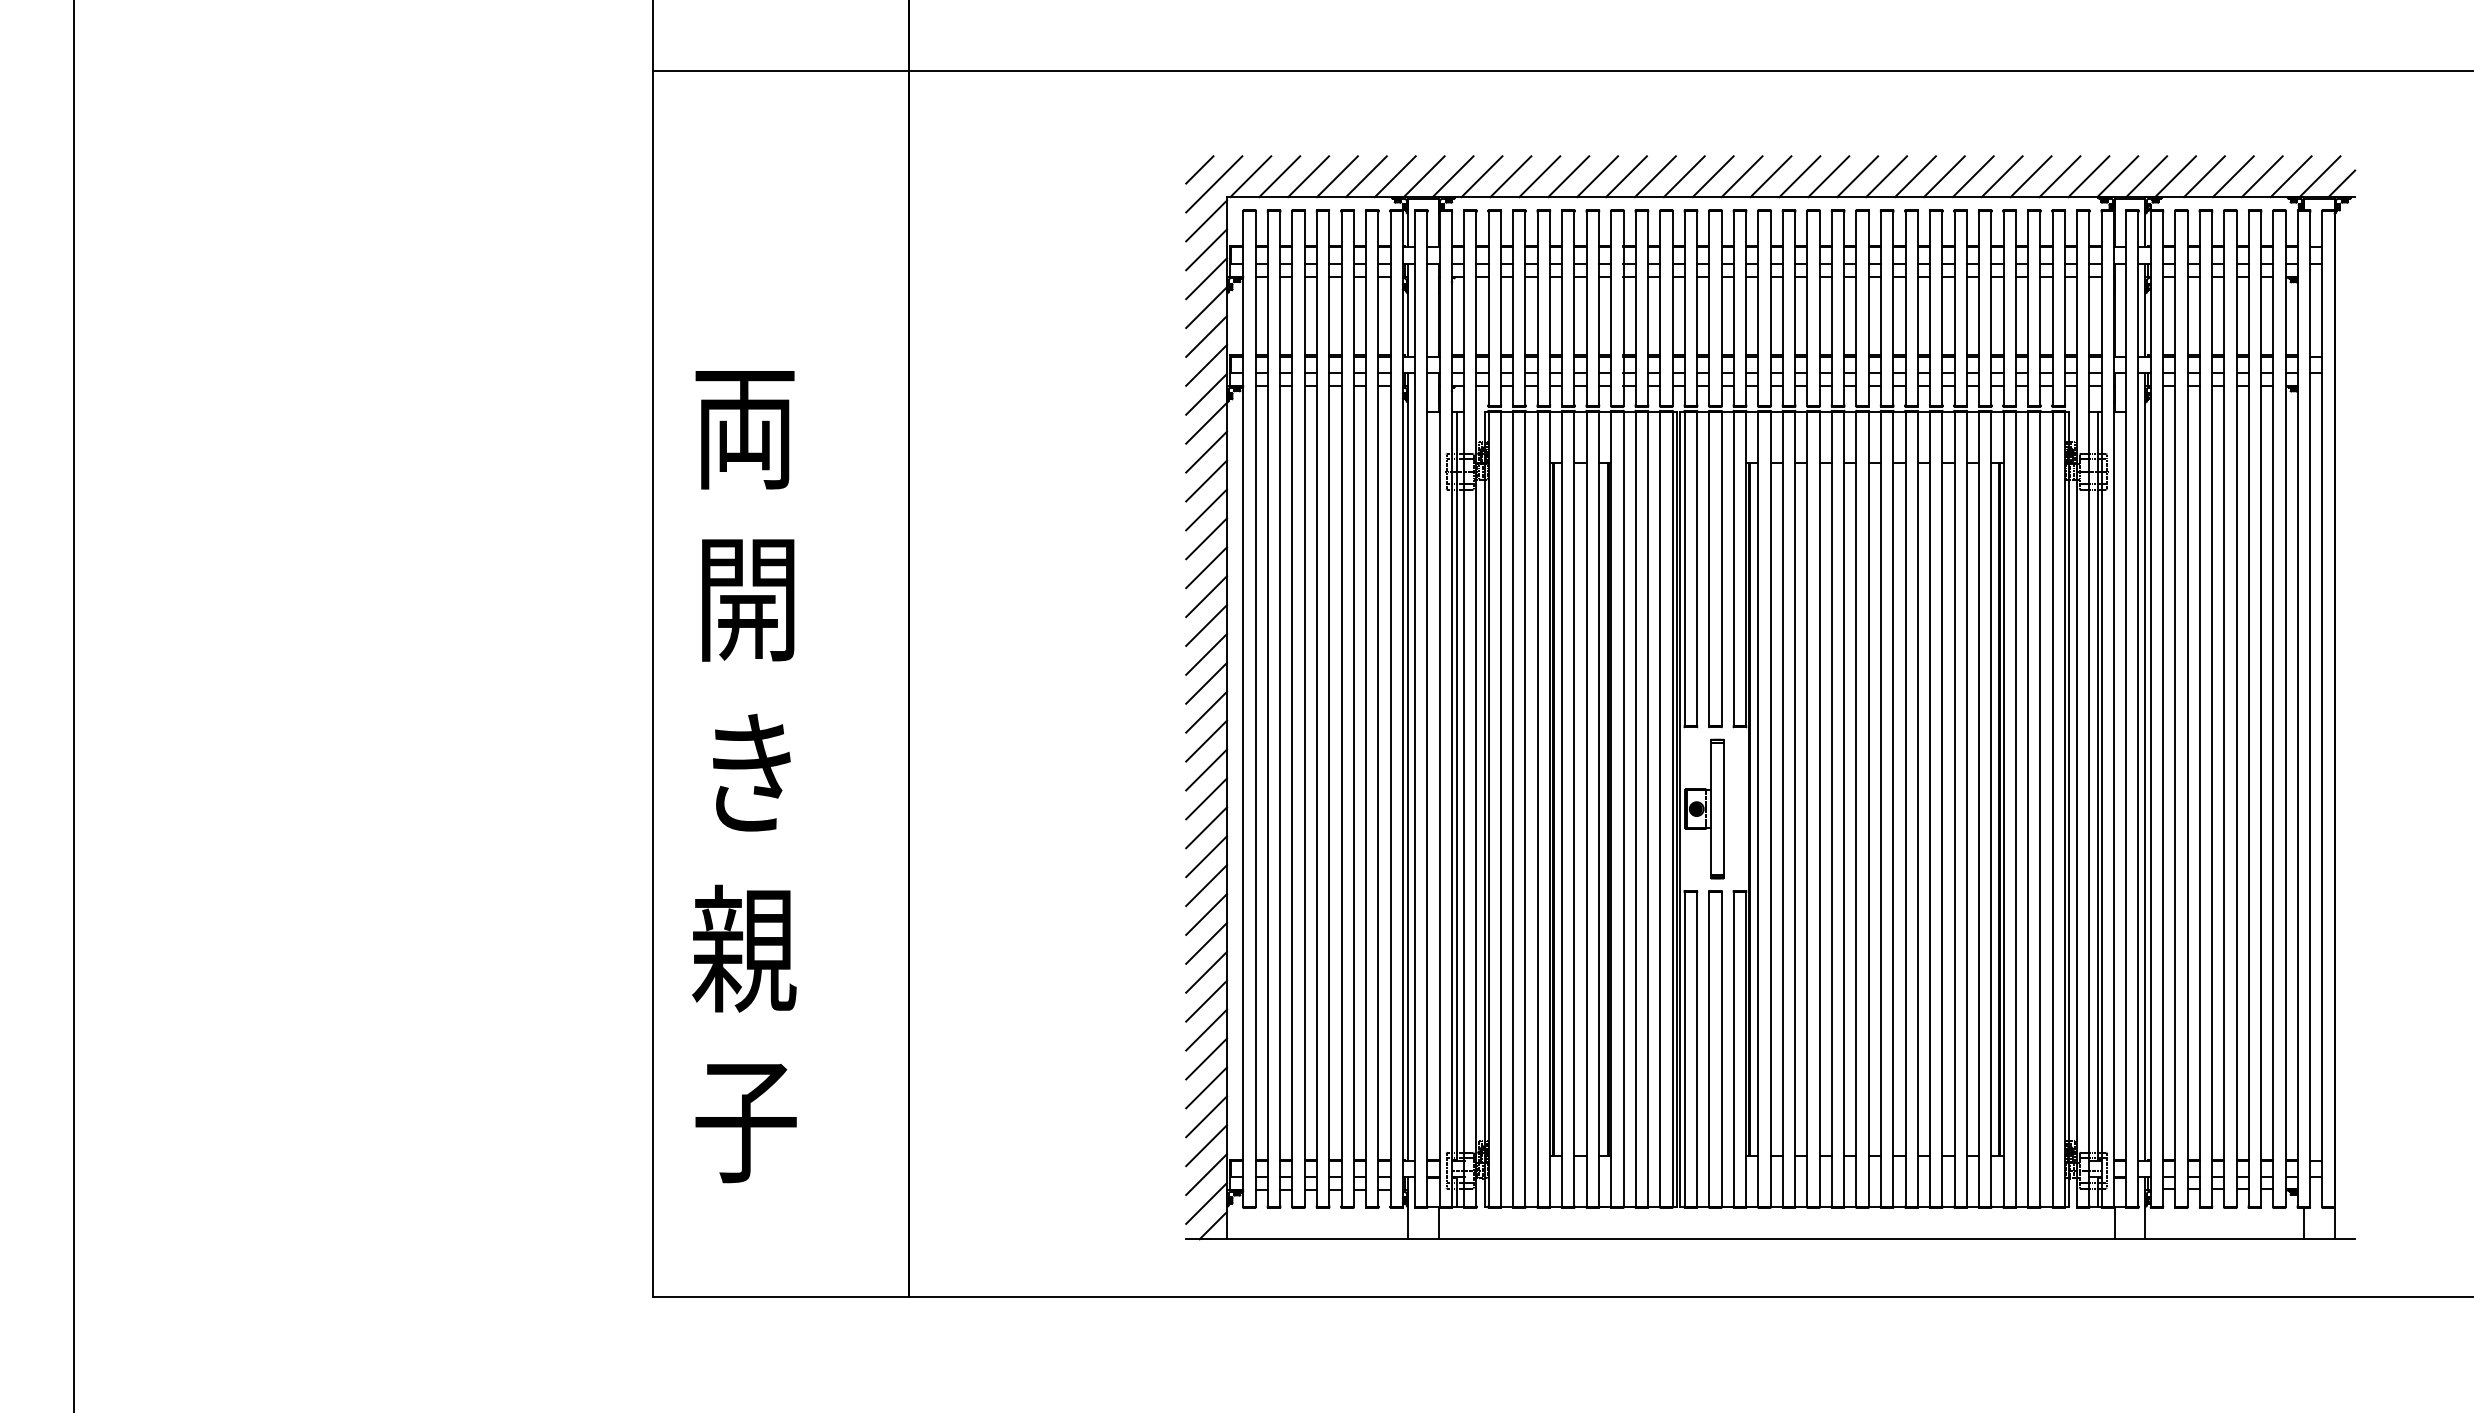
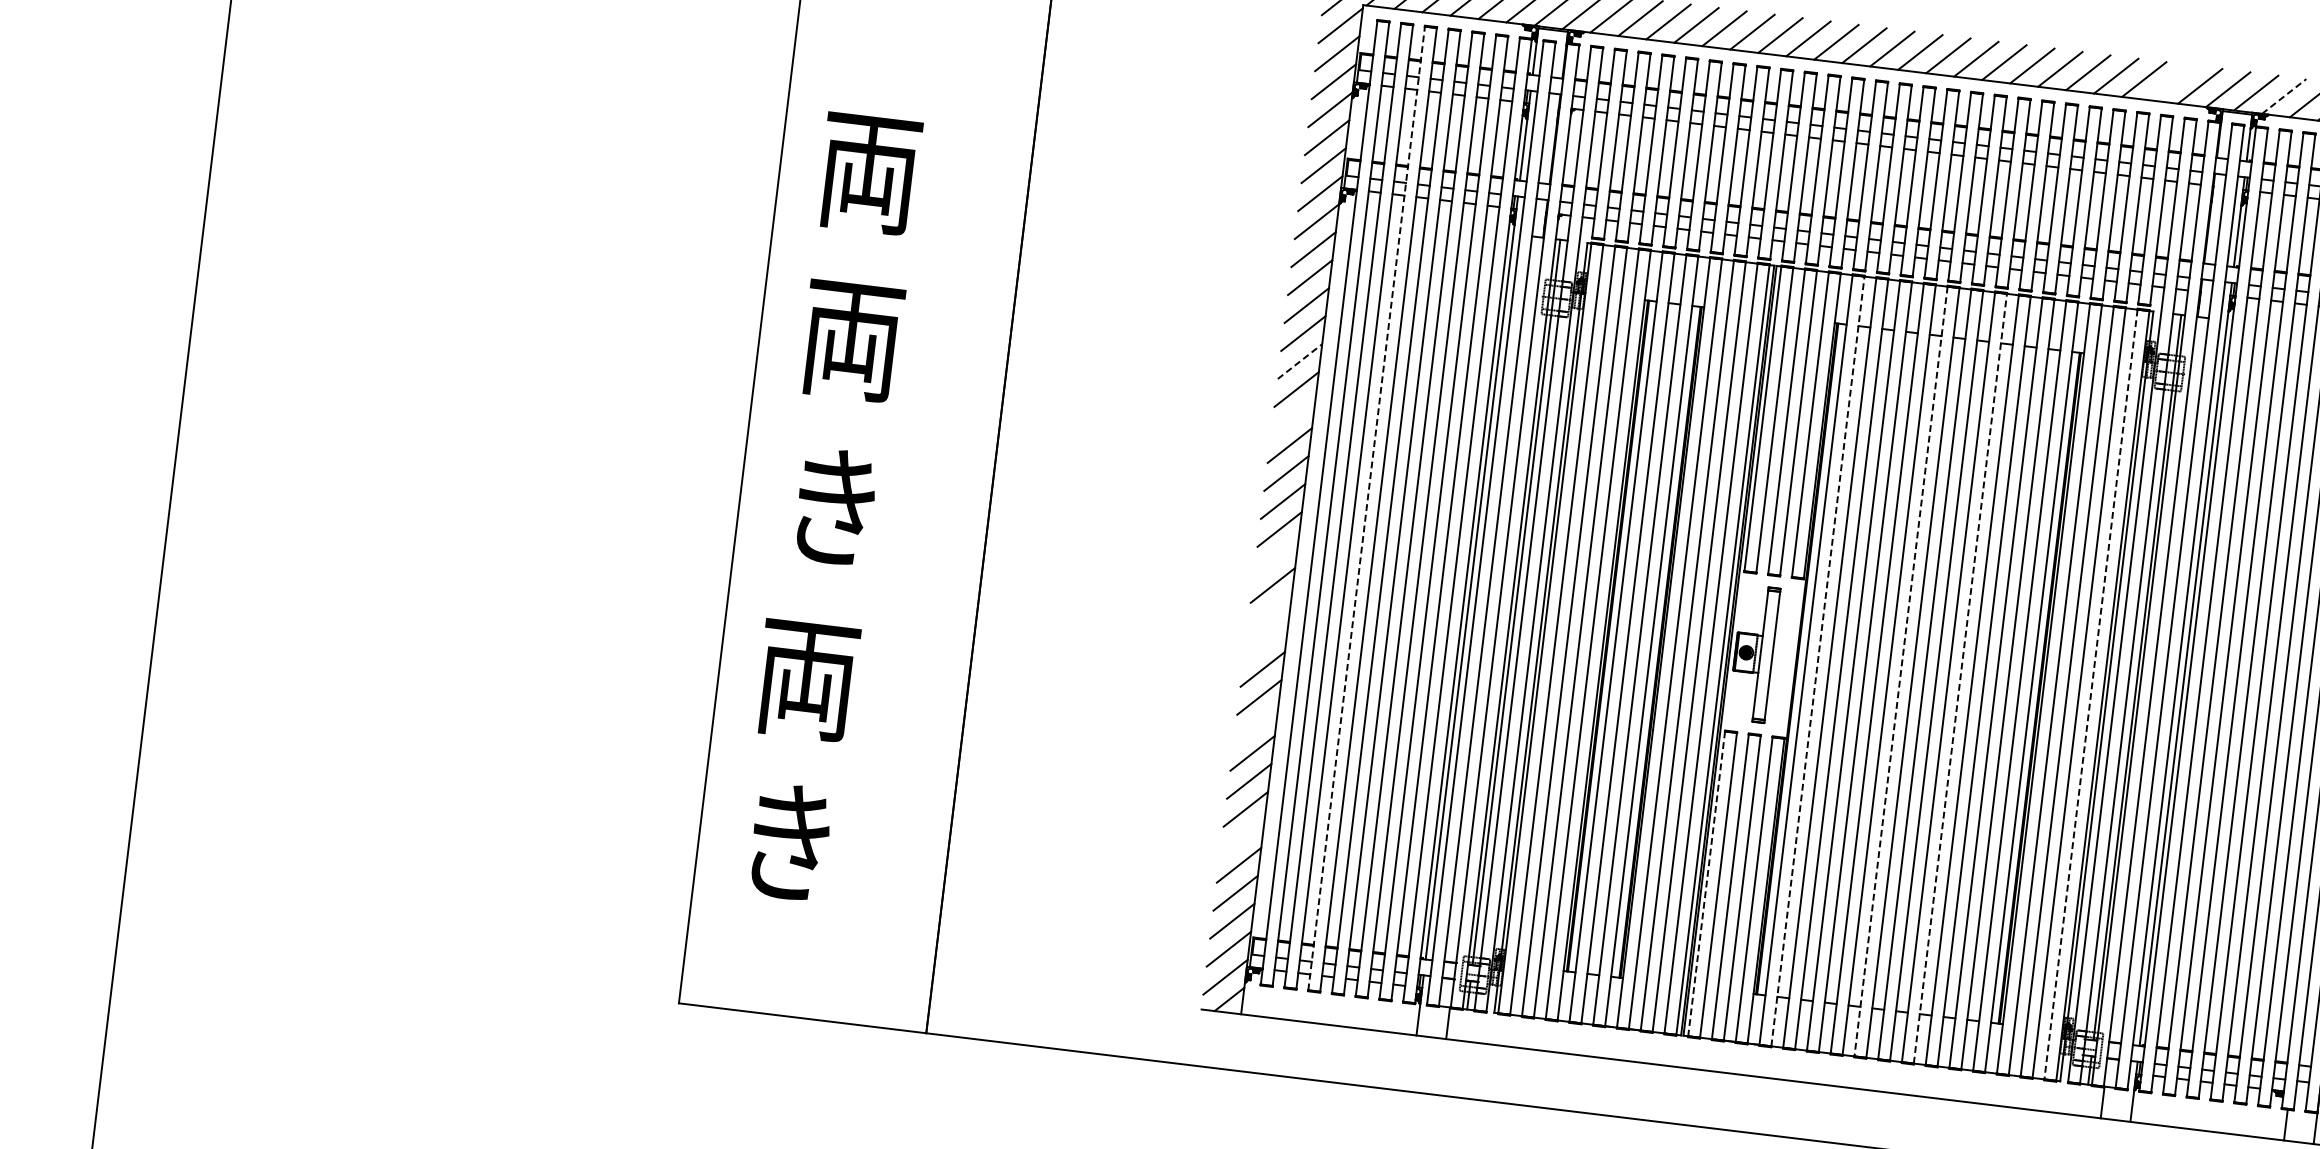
line: (2059, 176) -> (2171, 82), removed
line: (2175, 176) -> (2284, 96), solid -> dashed
line: (1206, 567) -> (1299, 361), solid -> dashed
text: (747, 600) -> (851, 339), 開 -> 両
line: (1206, 625) -> (1293, 417), removed
line: (1292, 709) -> (1366, 508), solid -> dashed
line: (1206, 769) -> (1276, 556), removed
line: (1770, 808) -> (1817, 660), solid -> dashed
line: (1917, 808) -> (1960, 678), solid -> dashed
line: (1856, 809) -> (1901, 671), solid -> dashed
line: (2052, 809) -> (2090, 694), solid -> dashed
line: (1206, 827) -> (1269, 613), removed
line: (1206, 856) -> (1266, 641), removed
line: (1206, 942) -> (1256, 724), removed
text: (744, 948) -> (807, 676), 親 -> 両
line: (1684, 1049) -> (1706, 884), solid -> dashed
line: (1206, 1058) -> (1242, 836), removed
text: (745, 1121) -> (788, 843), 子 -> き

